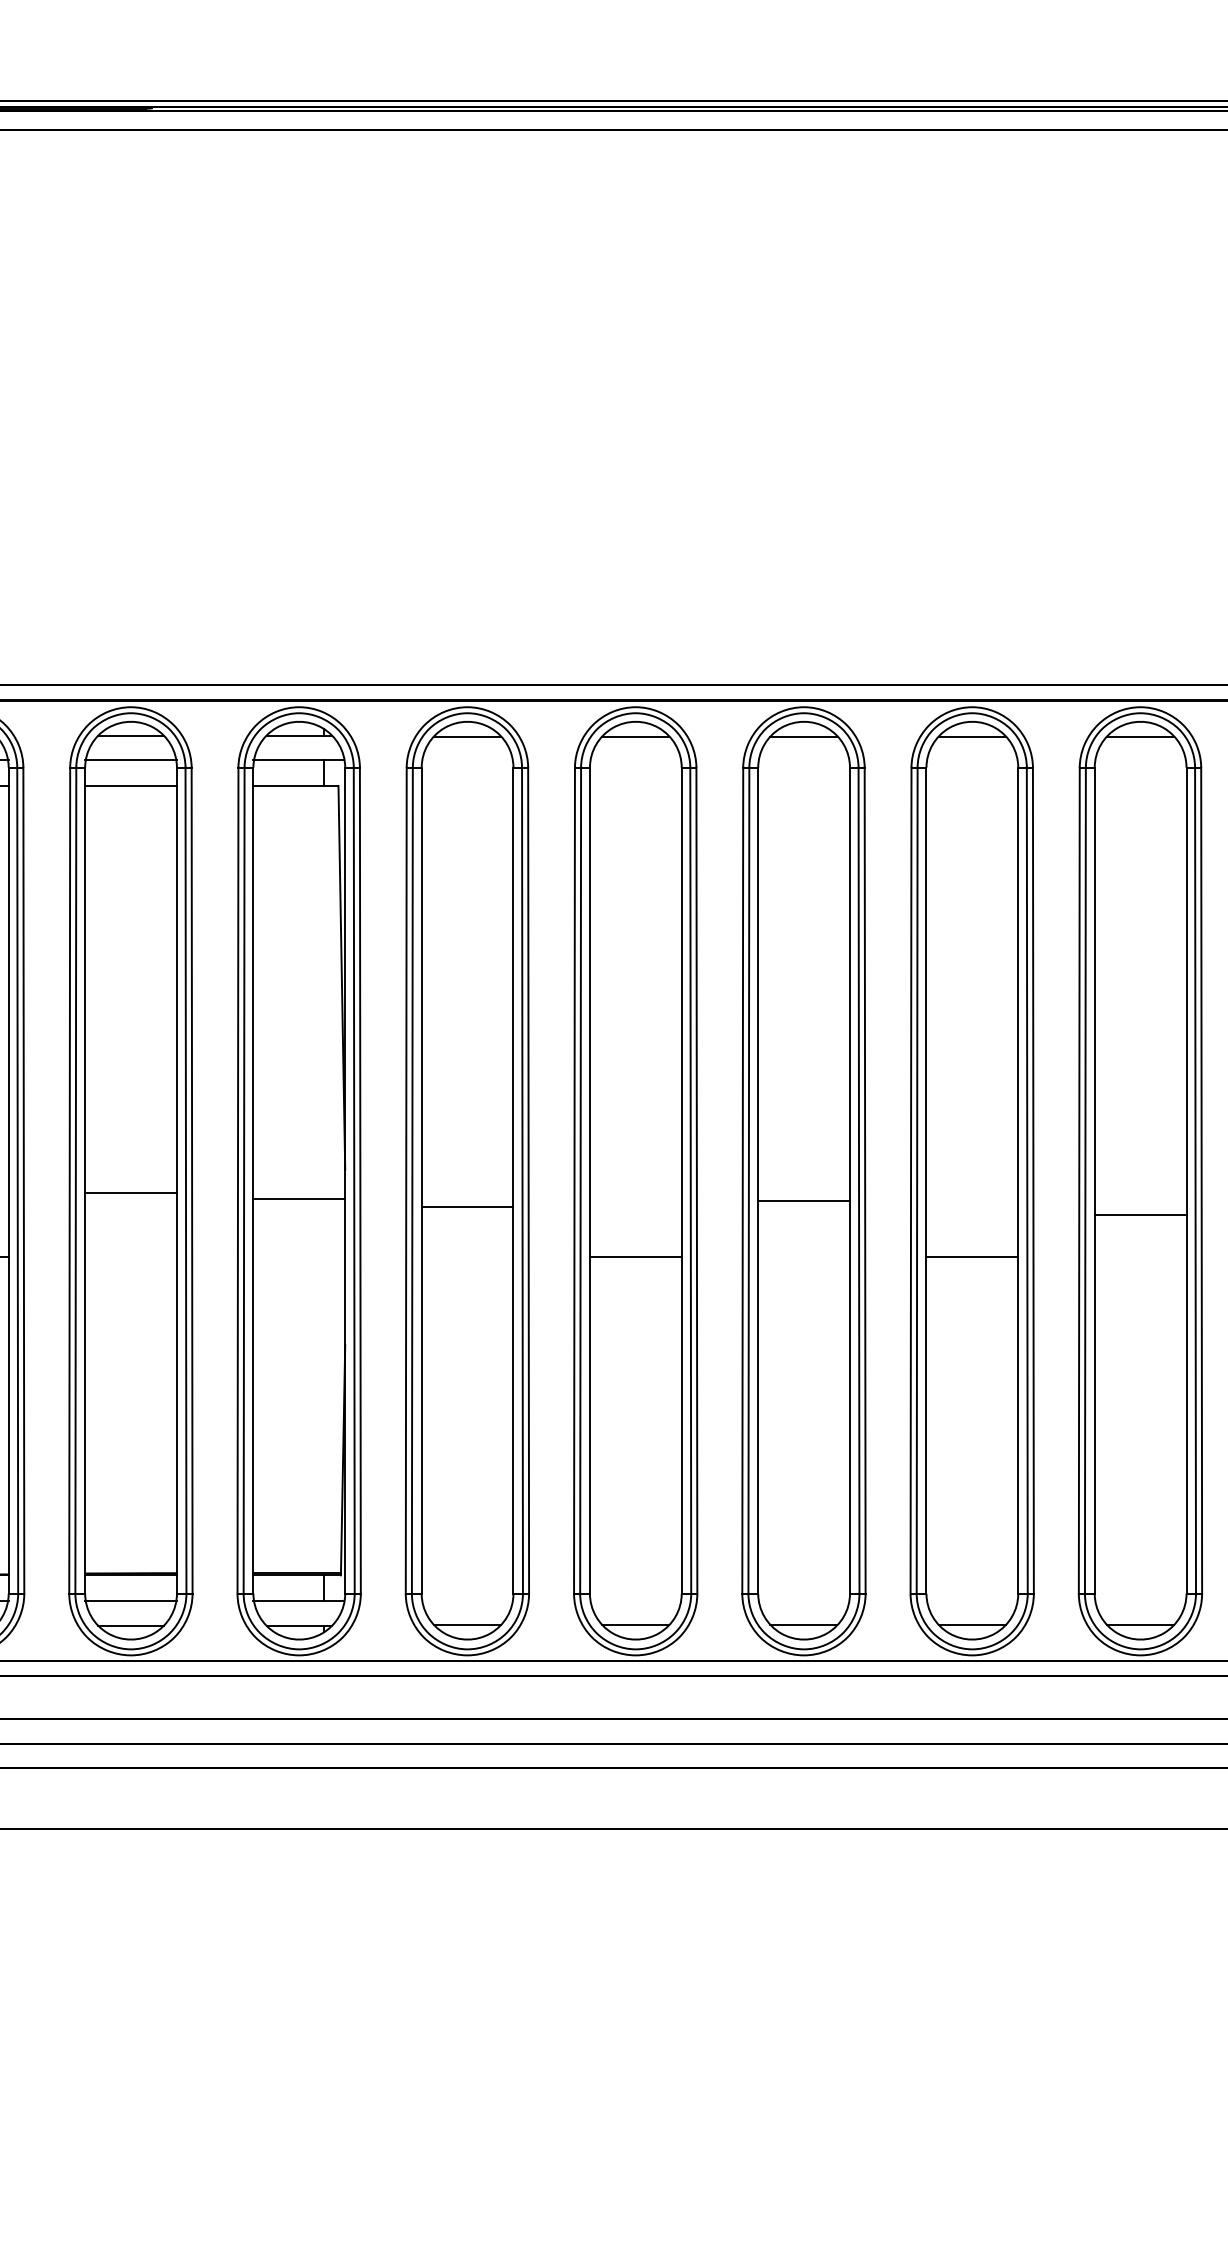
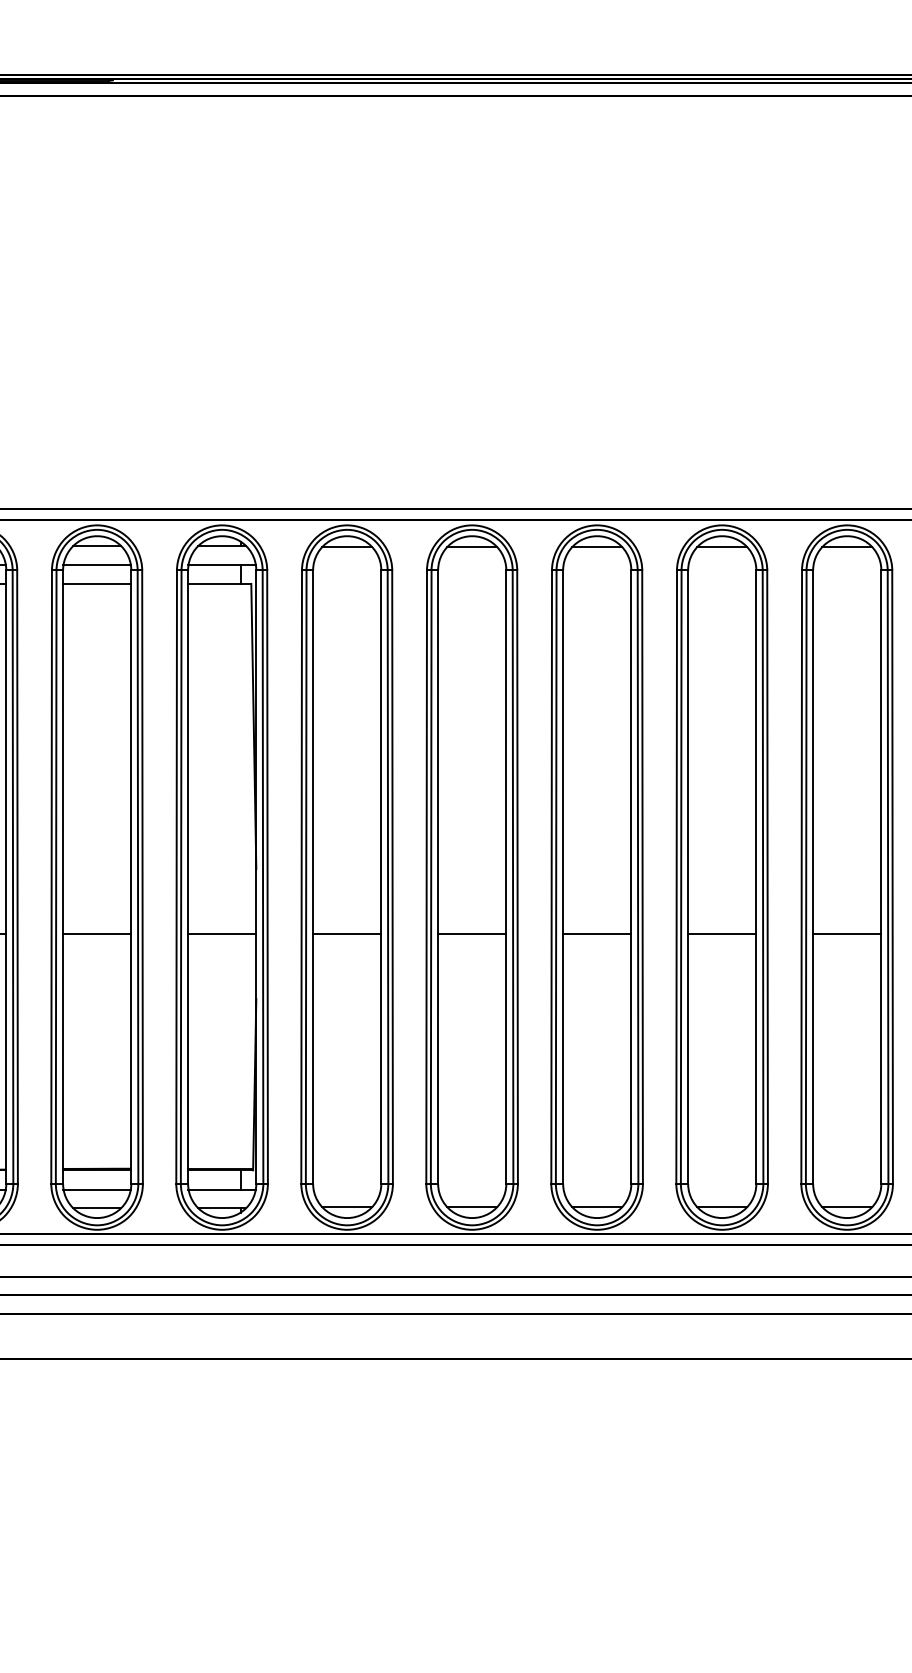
line: (131, 1191) -> (97, 933), moved
line: (299, 1198) -> (222, 933), moved
line: (804, 1200) -> (597, 933), moved
line: (467, 1206) -> (347, 933), moved
line: (1140, 1214) -> (847, 933), moved

